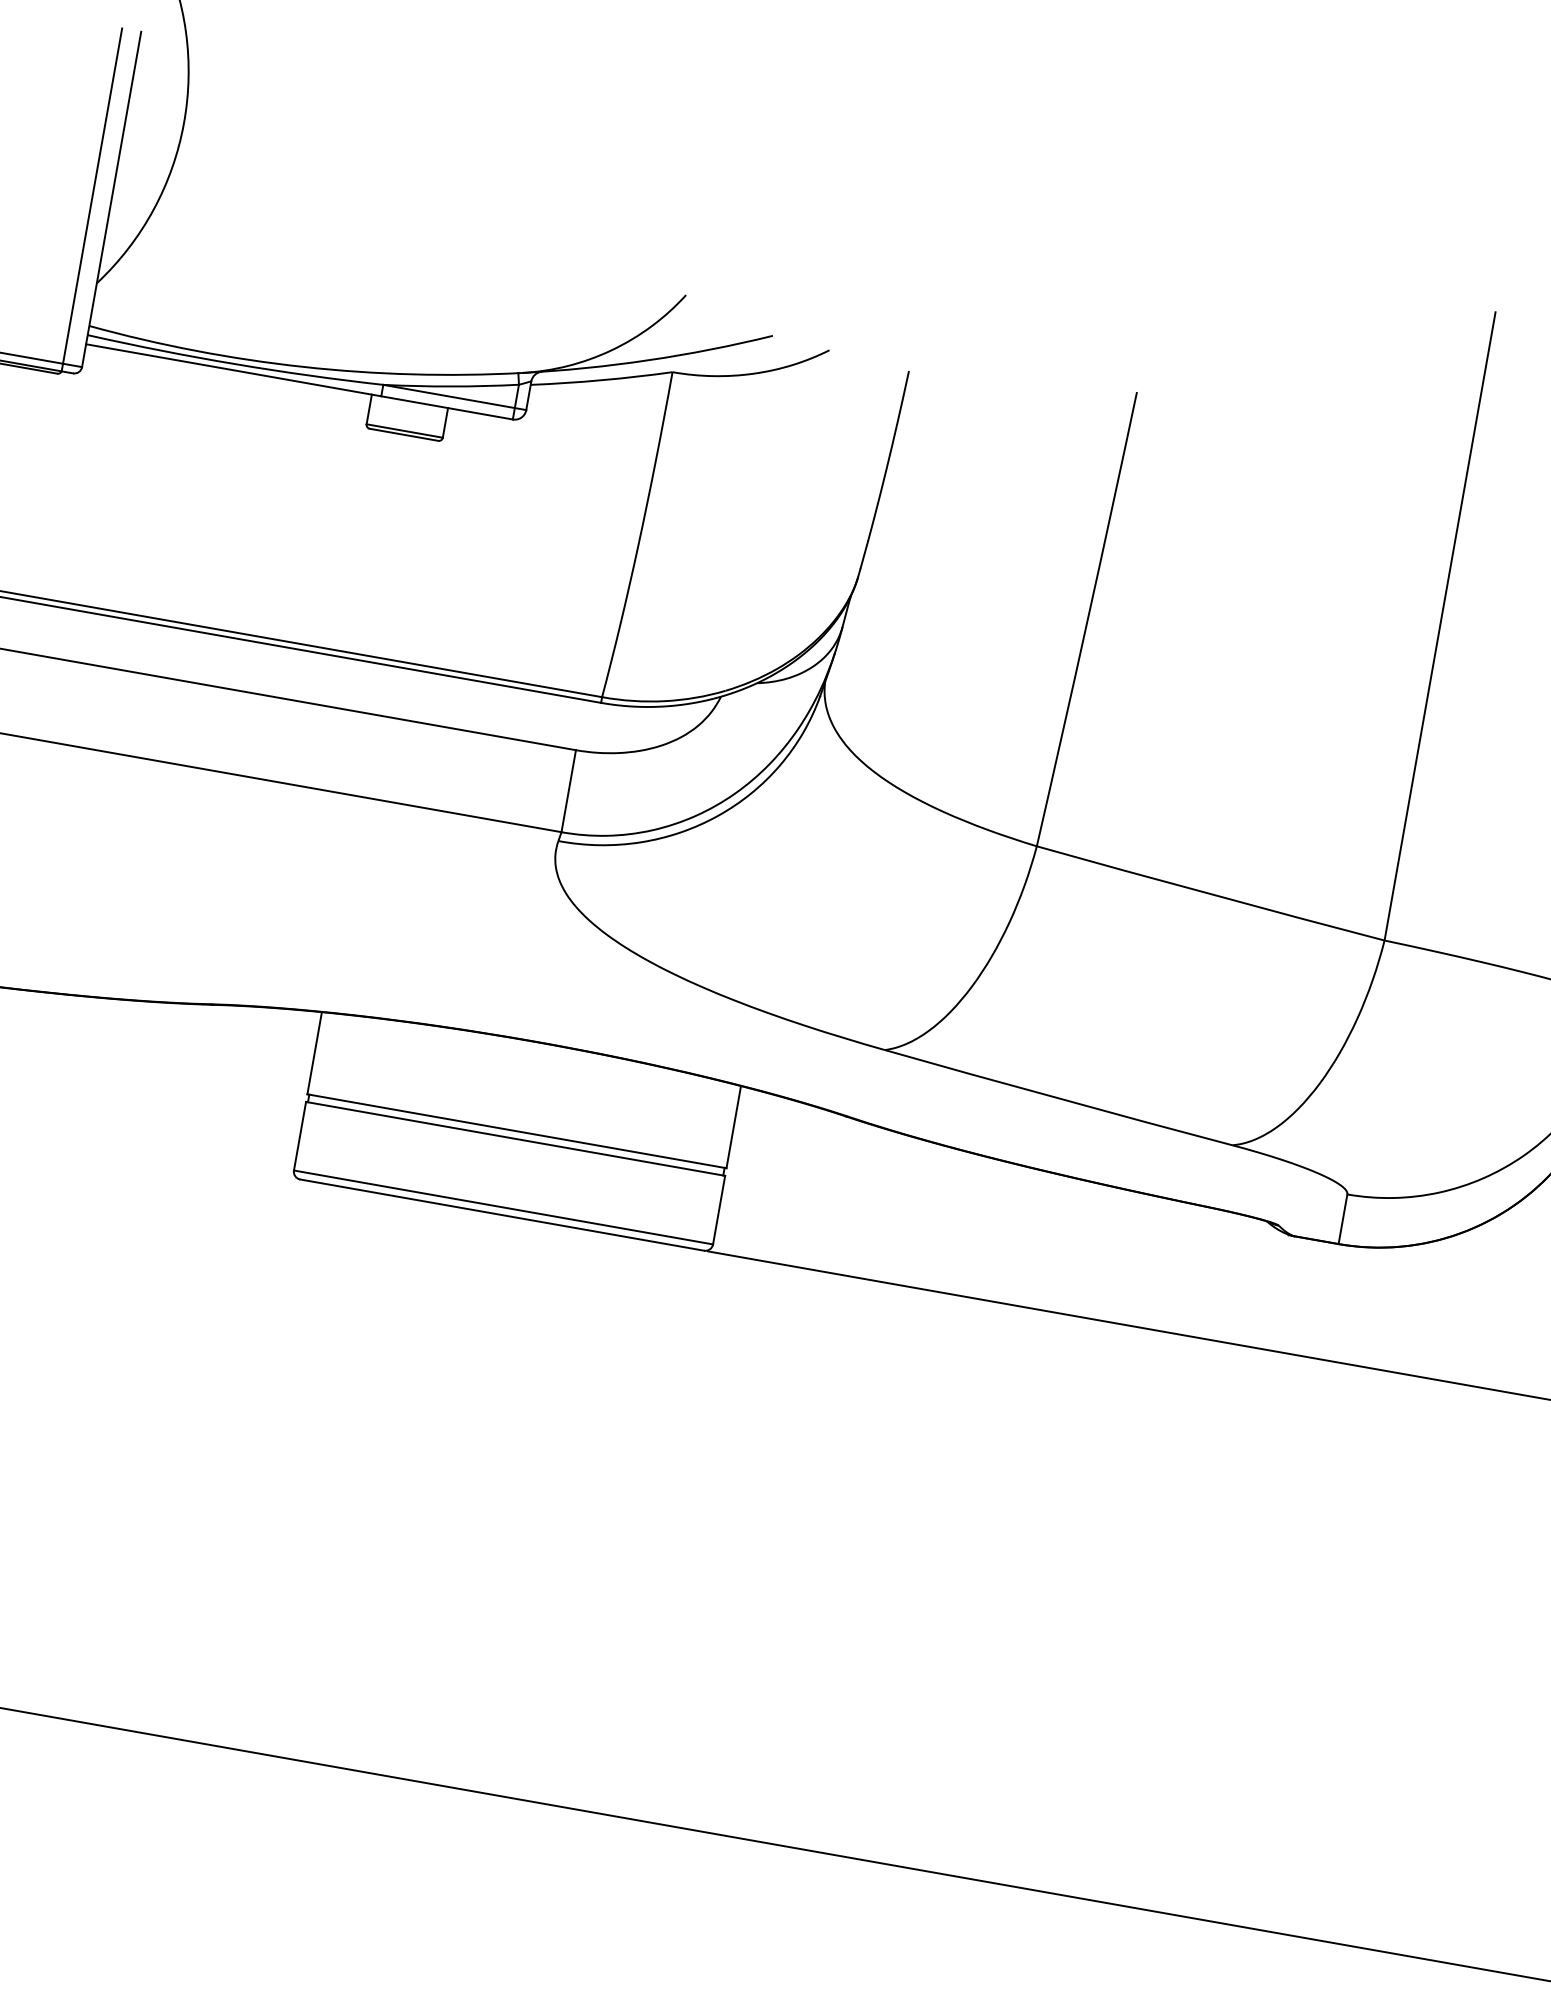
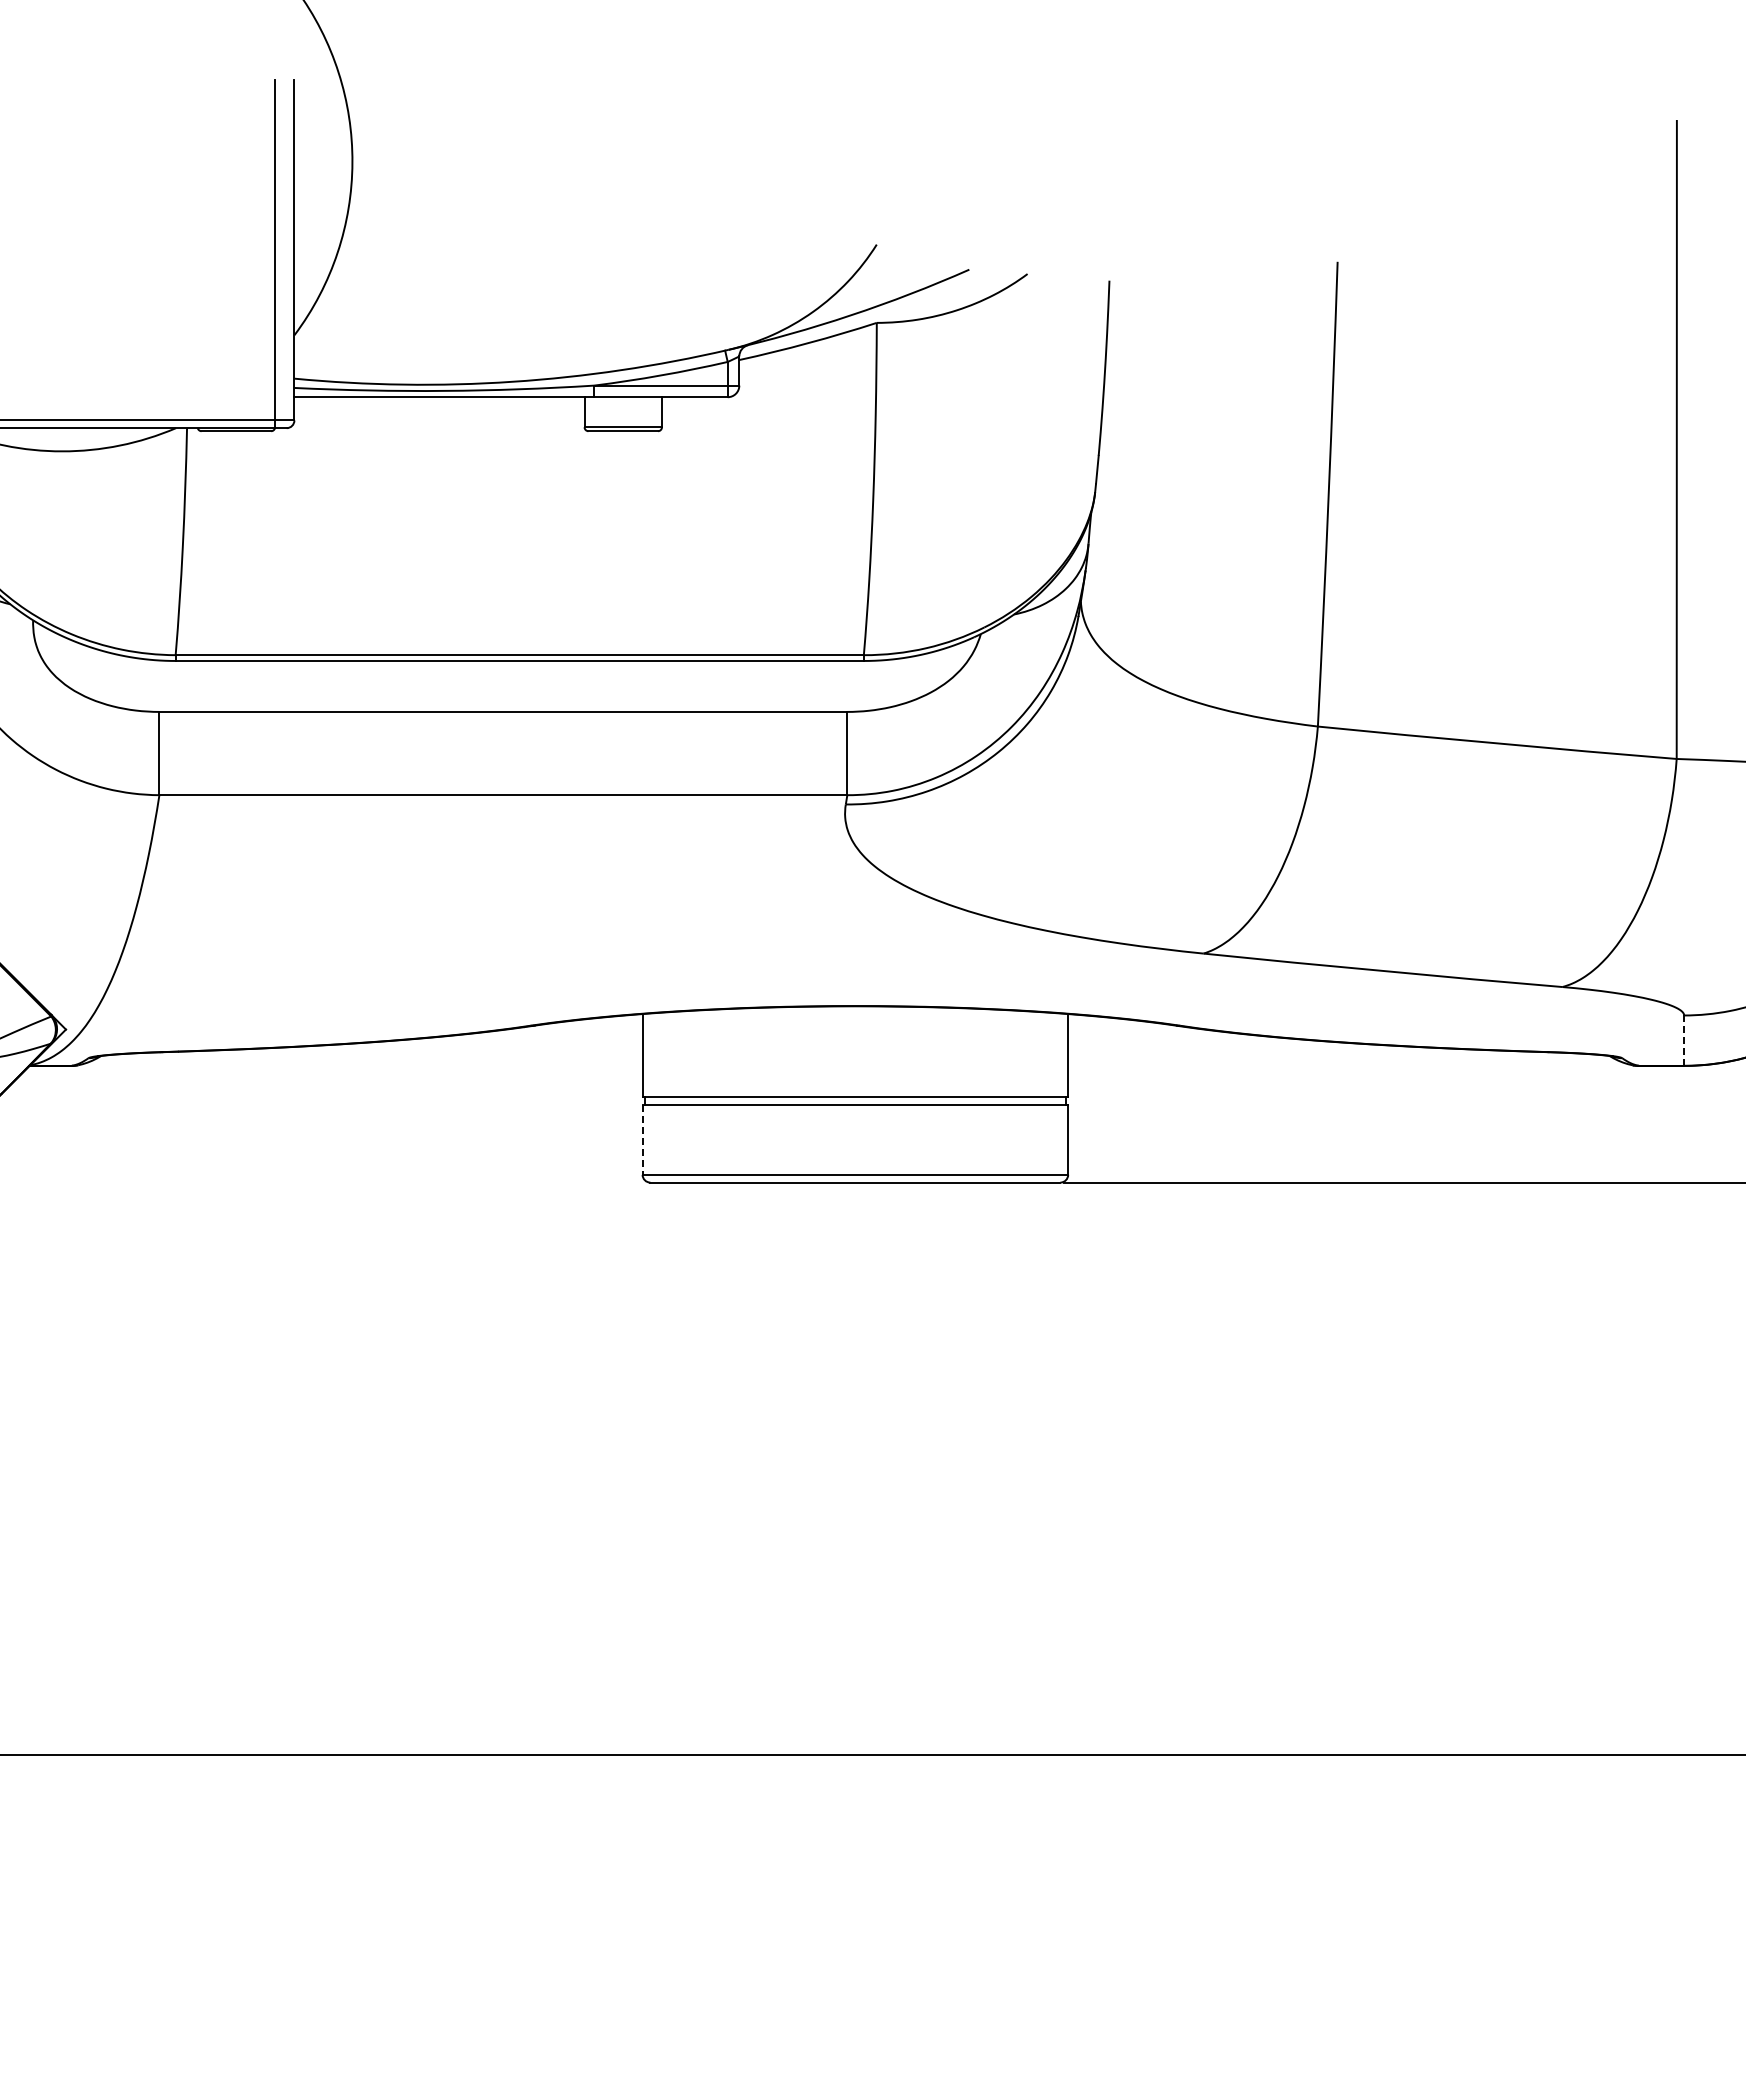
line: (299, 1136) -> (642, 1140), solid -> dashed
line: (1343, 1220) -> (1684, 1041), solid -> dashed

